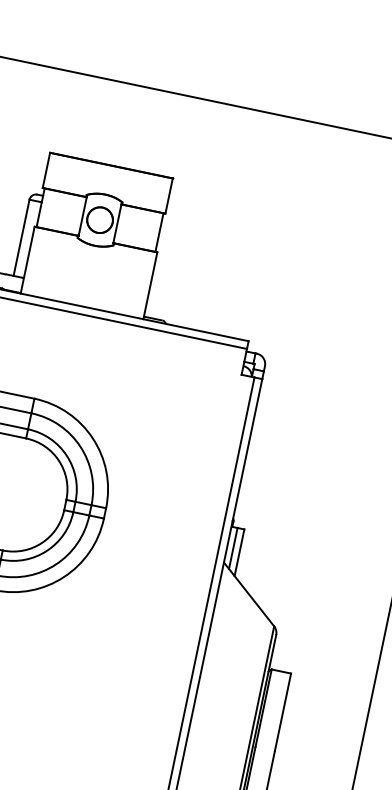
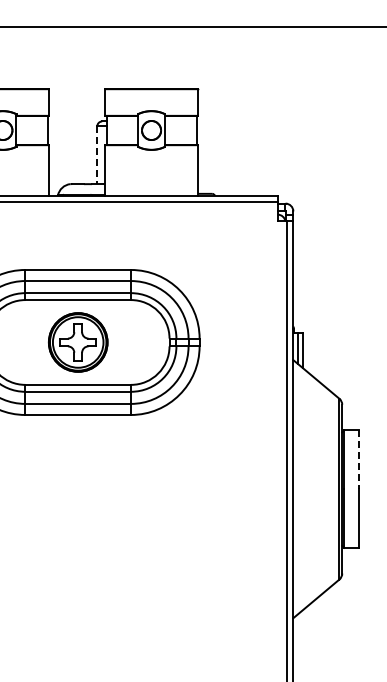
line: (21, 238) -> (97, 155), solid -> dashed
line: (282, 713) -> (358, 460), solid -> dashed

